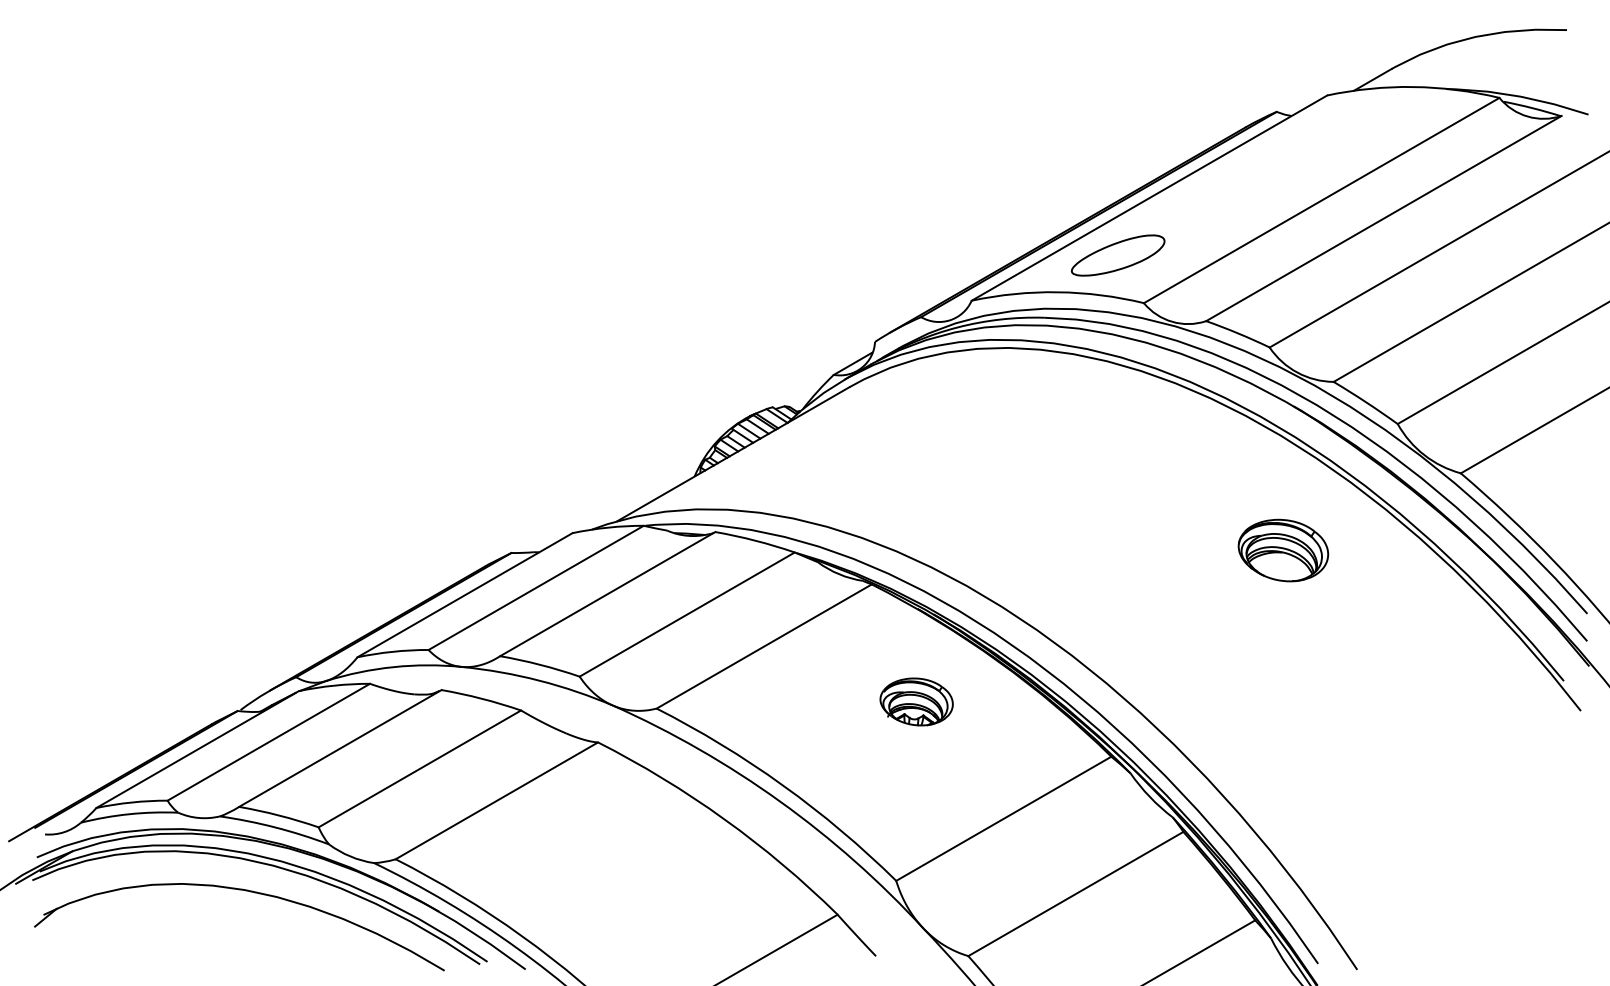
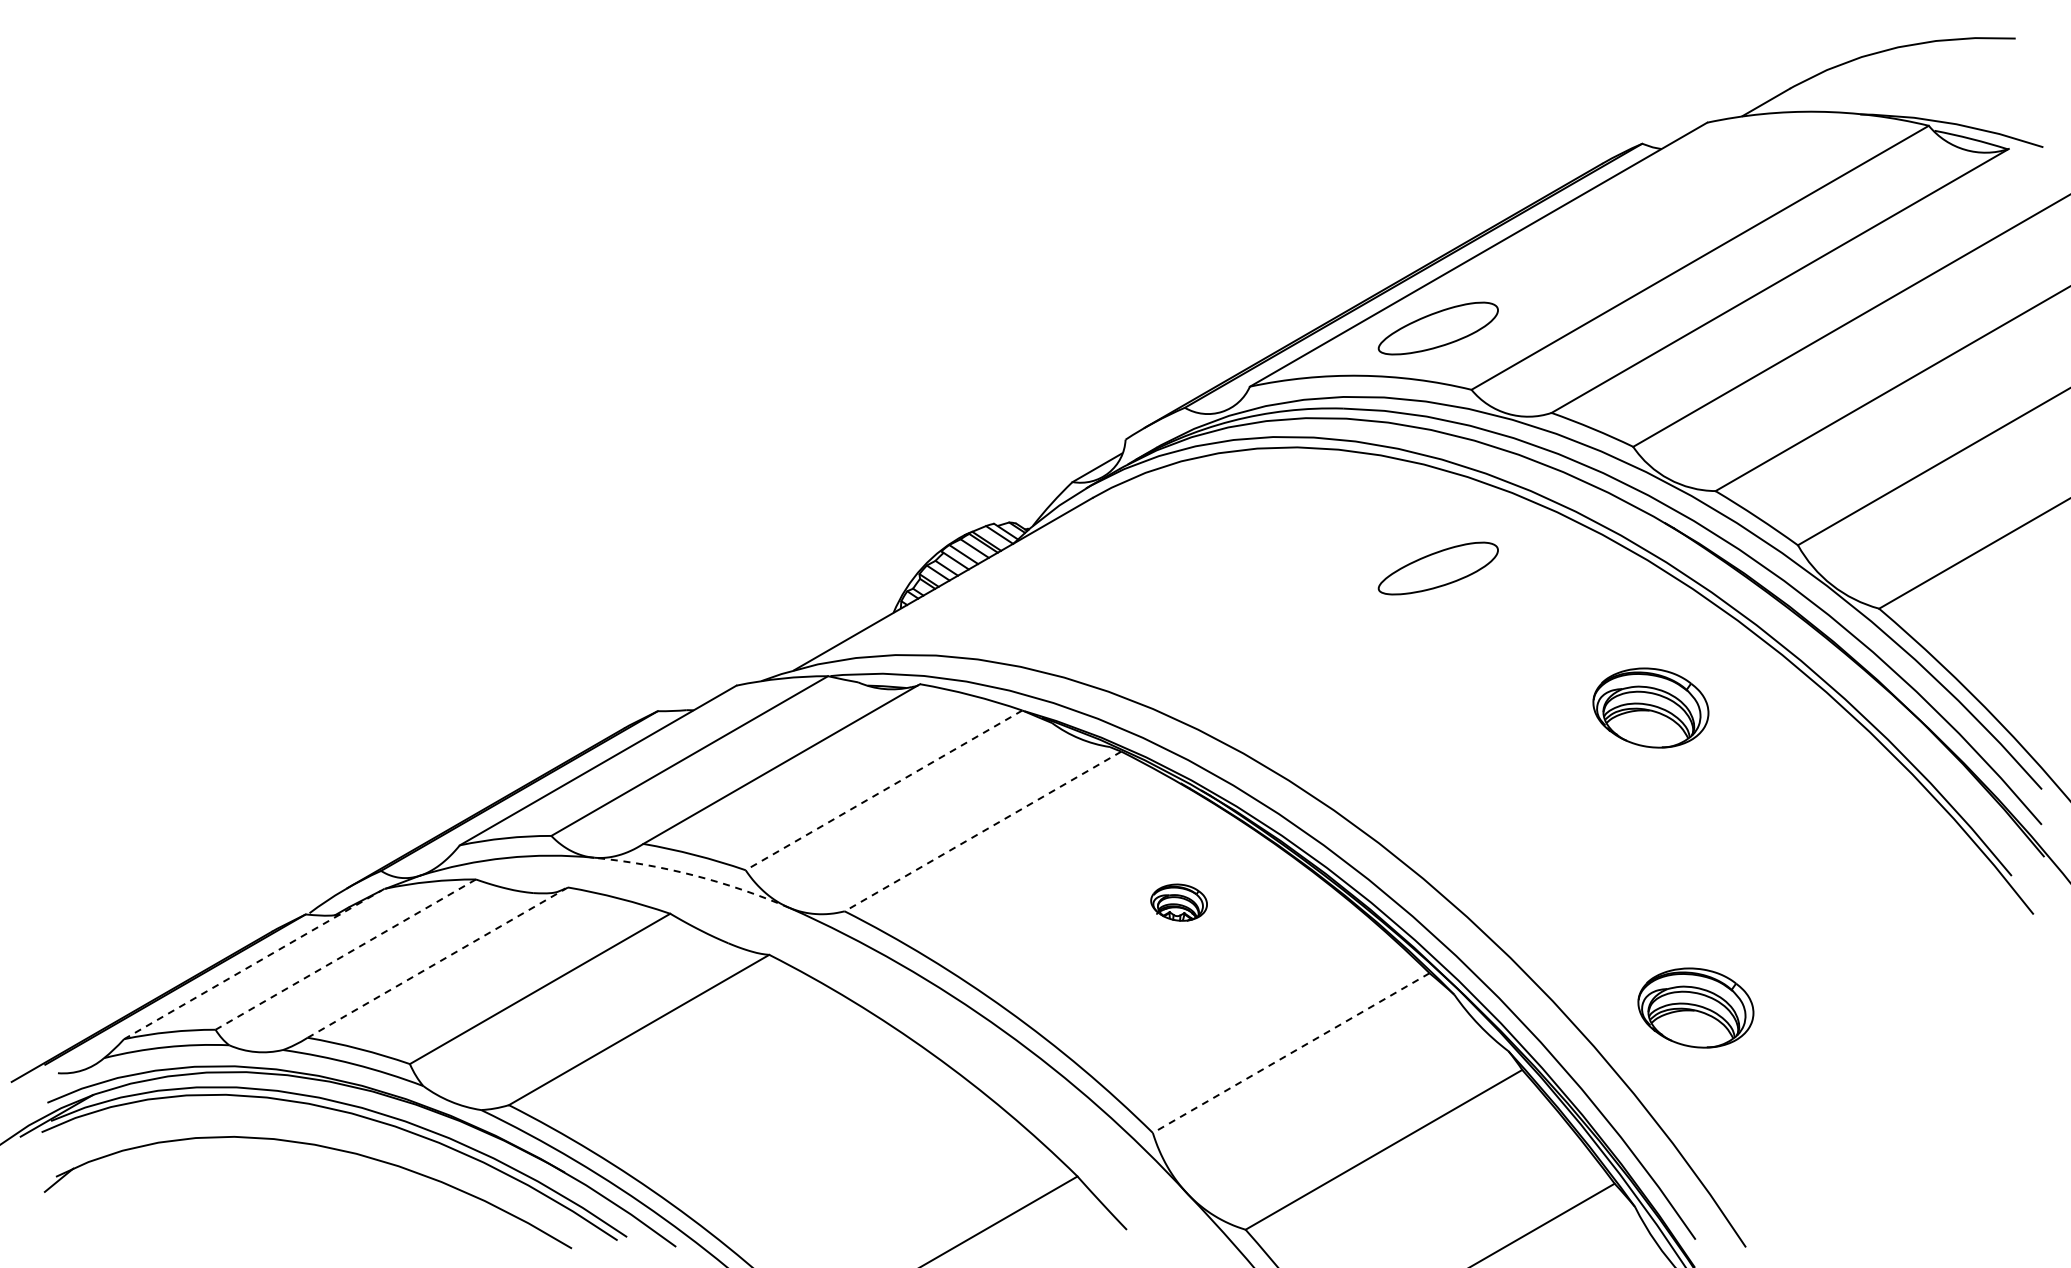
part: (1117, 442) -> (1437, 568), added
line: (687, 614) -> (884, 790), solid -> dashed
line: (764, 646) -> (983, 831), solid -> dashed
arc: (539, 680) -> (693, 875), solid -> dashed
part: (916, 701) -> (1178, 902), size x0.6
line: (268, 742) -> (345, 954), solid -> dashed
line: (340, 748) -> (437, 962), solid -> dashed
line: (197, 749) -> (253, 964), solid -> dashed
part: (1318, 783) -> (1695, 1007), added
line: (1004, 819) -> (1291, 1053), solid -> dashed

